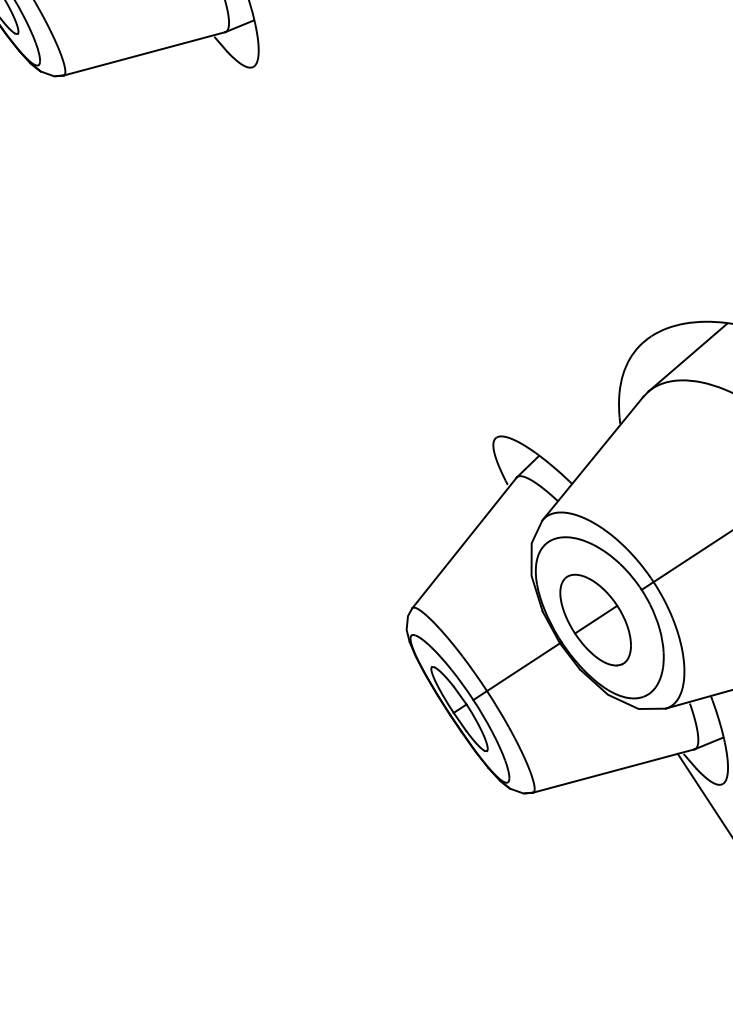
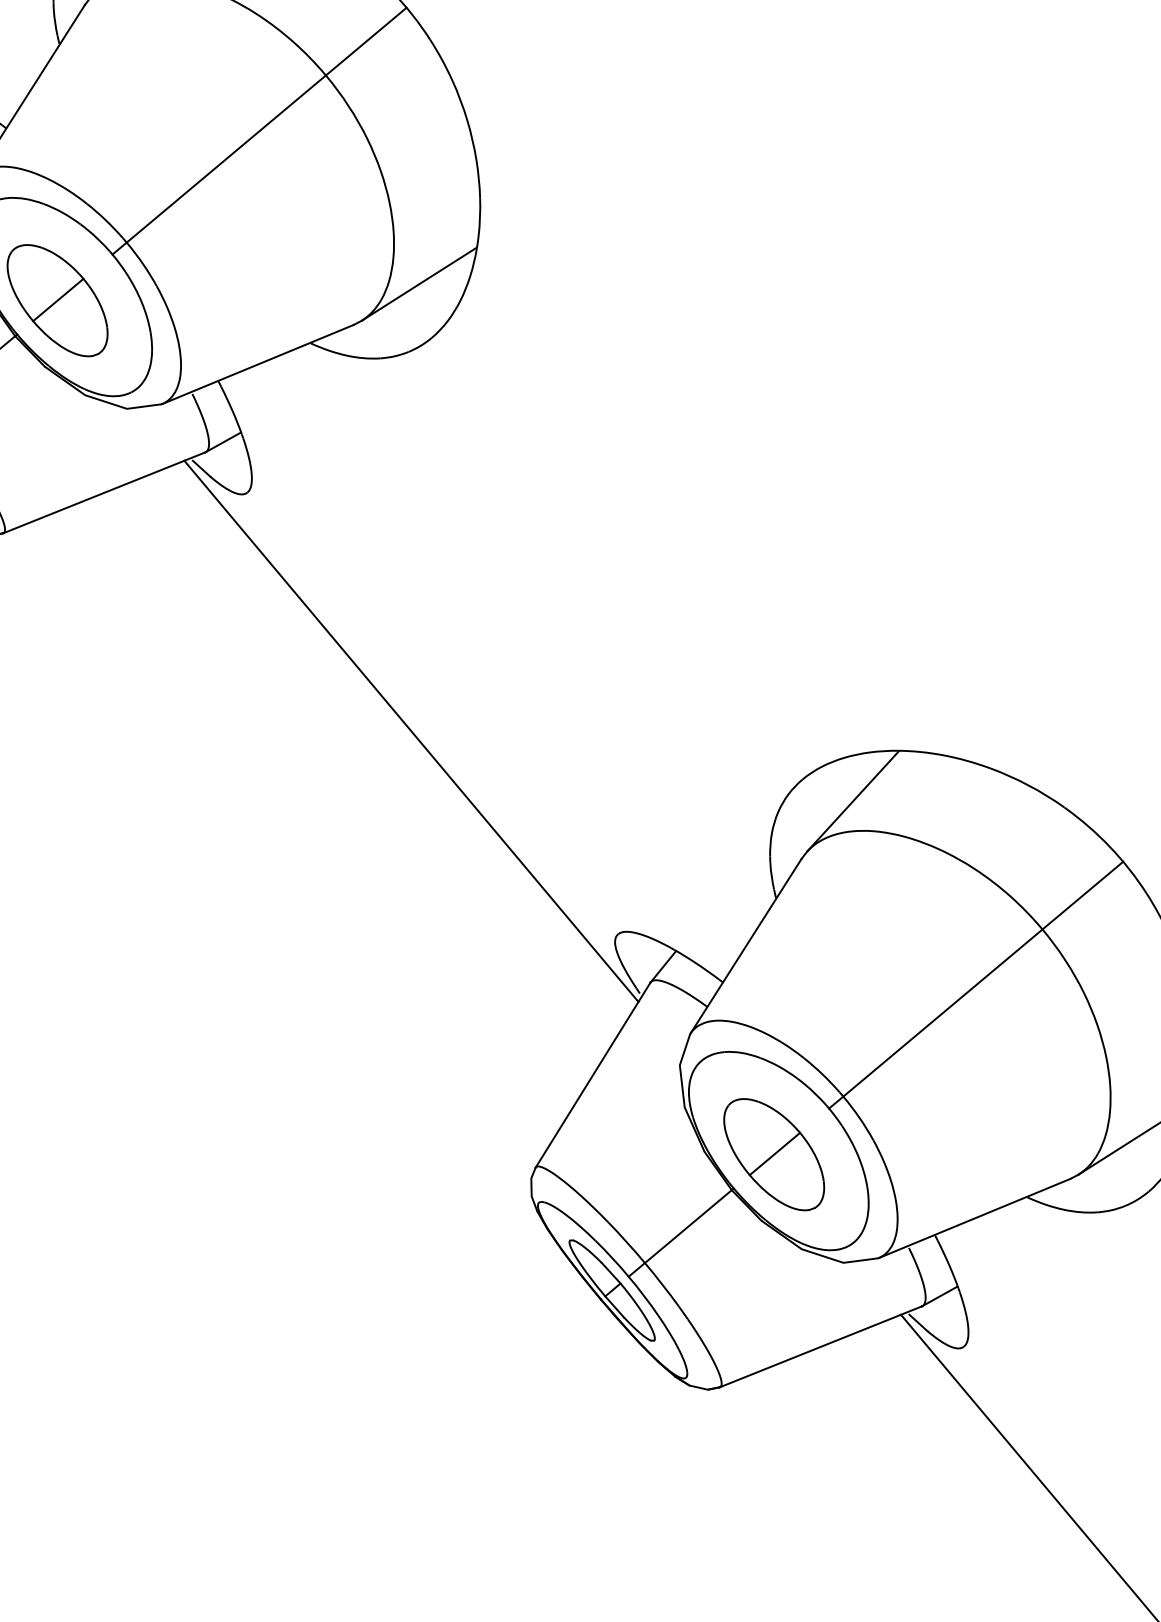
line: (357, 263) -> (411, 730), added

